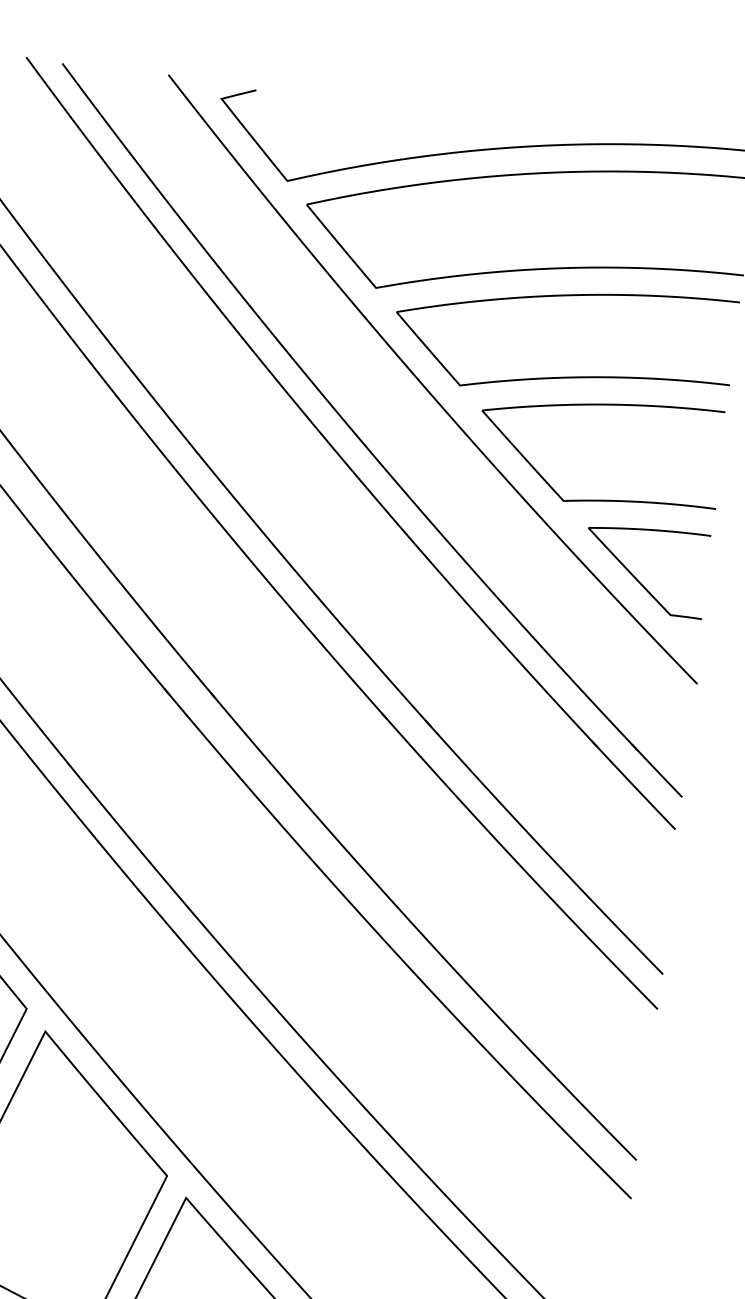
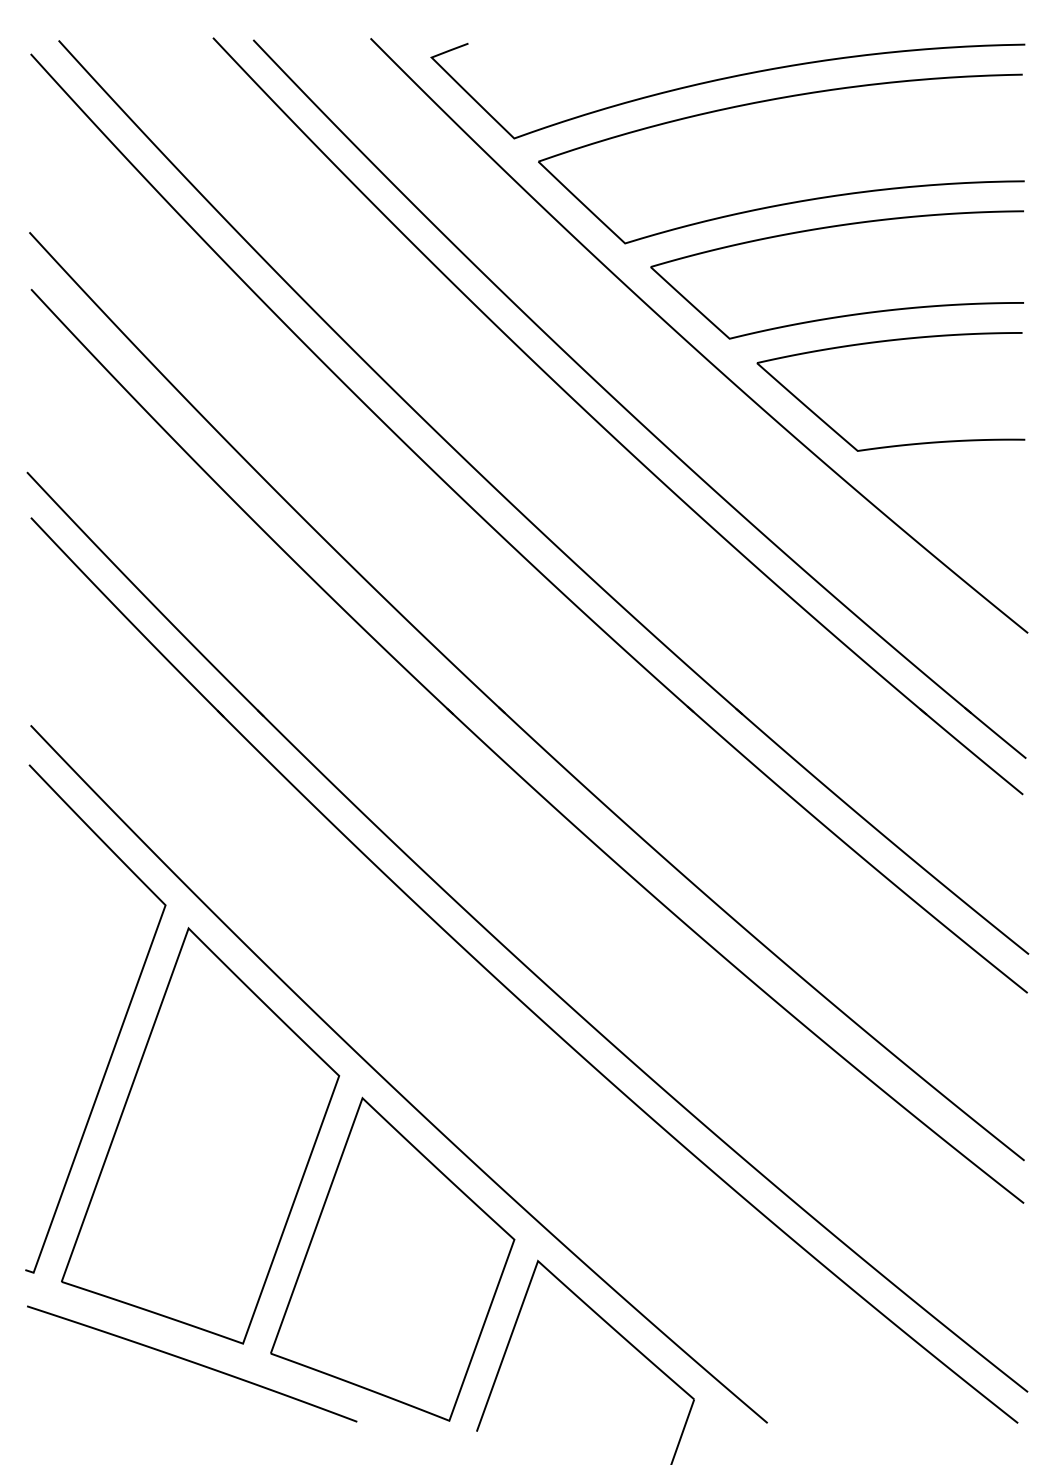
part: (635, 577) -> (946, 524), removed

